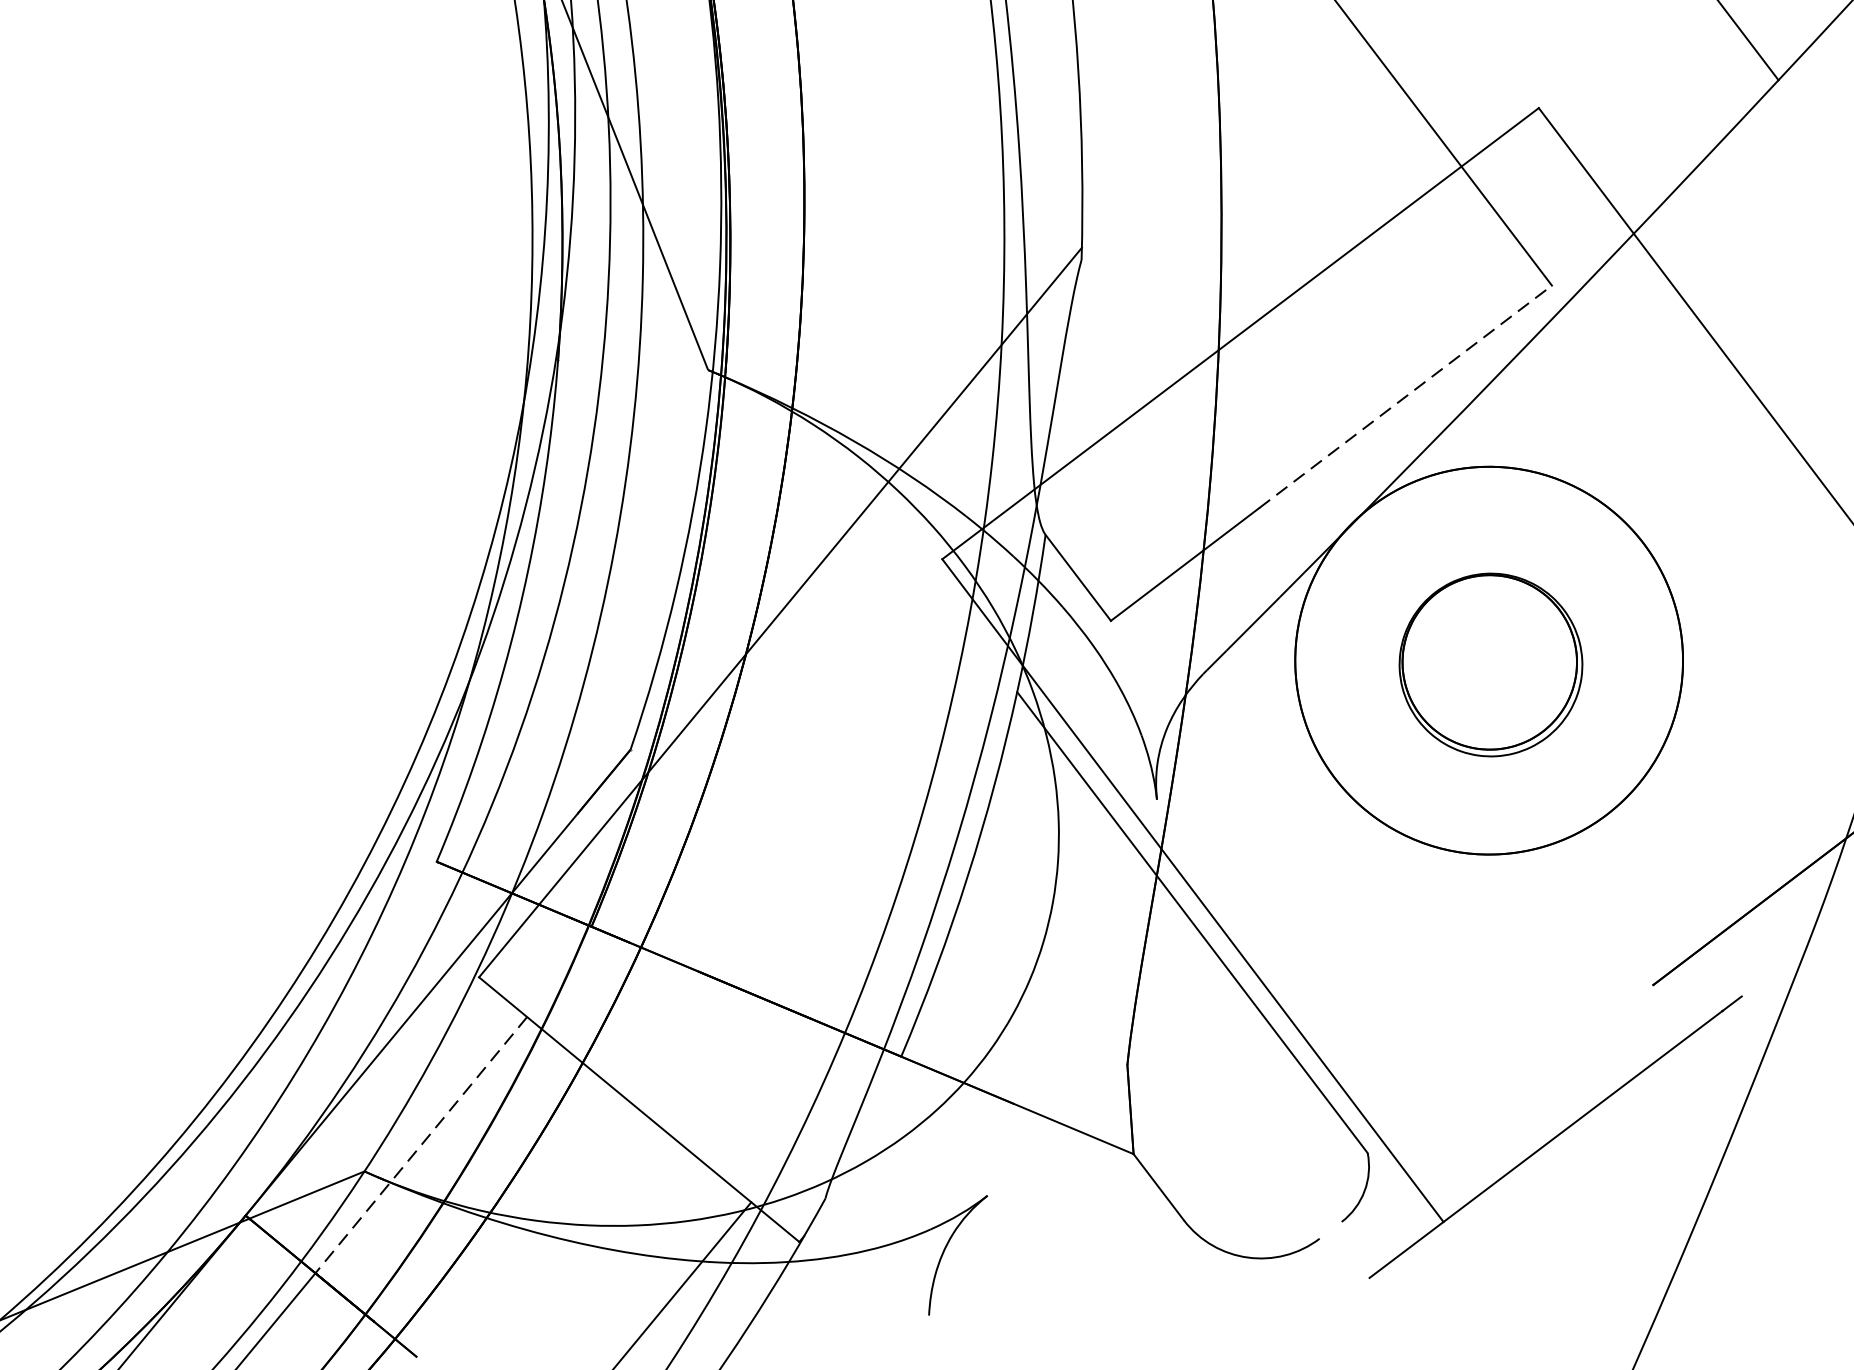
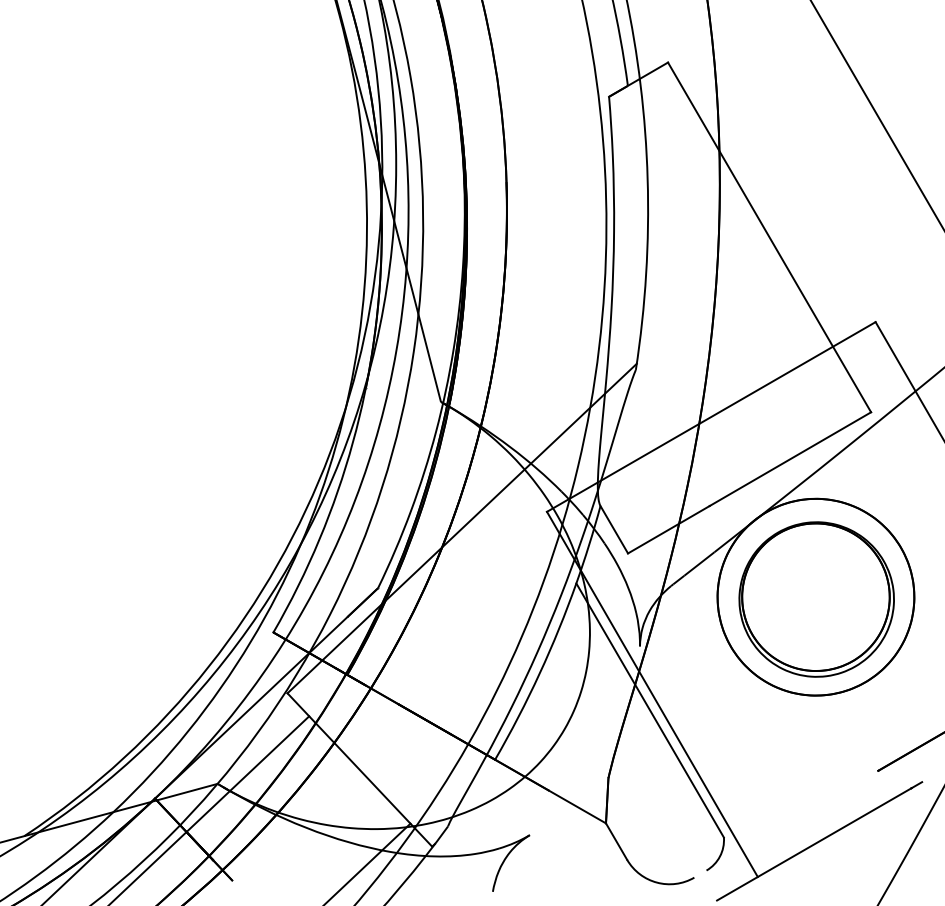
line: (1405, 395) -> (790, 458), dashed -> solid
part: (1490, 665) -> (816, 599), size x1.67
line: (420, 1145) -> (247, 774), dashed -> solid

